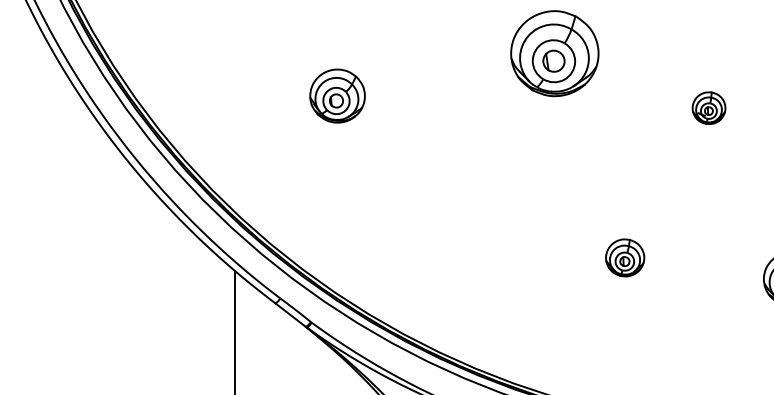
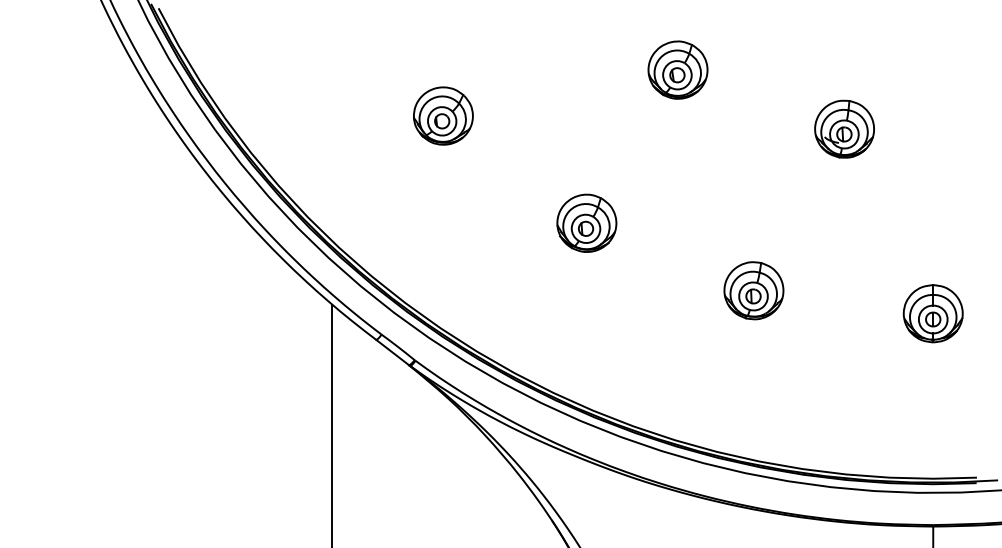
part: (554, 52) -> (677, 69), size x0.62
part: (708, 107) -> (844, 128), size x1.67
part: (470, 194) -> (586, 222), added
part: (624, 257) -> (753, 290), size x1.43

